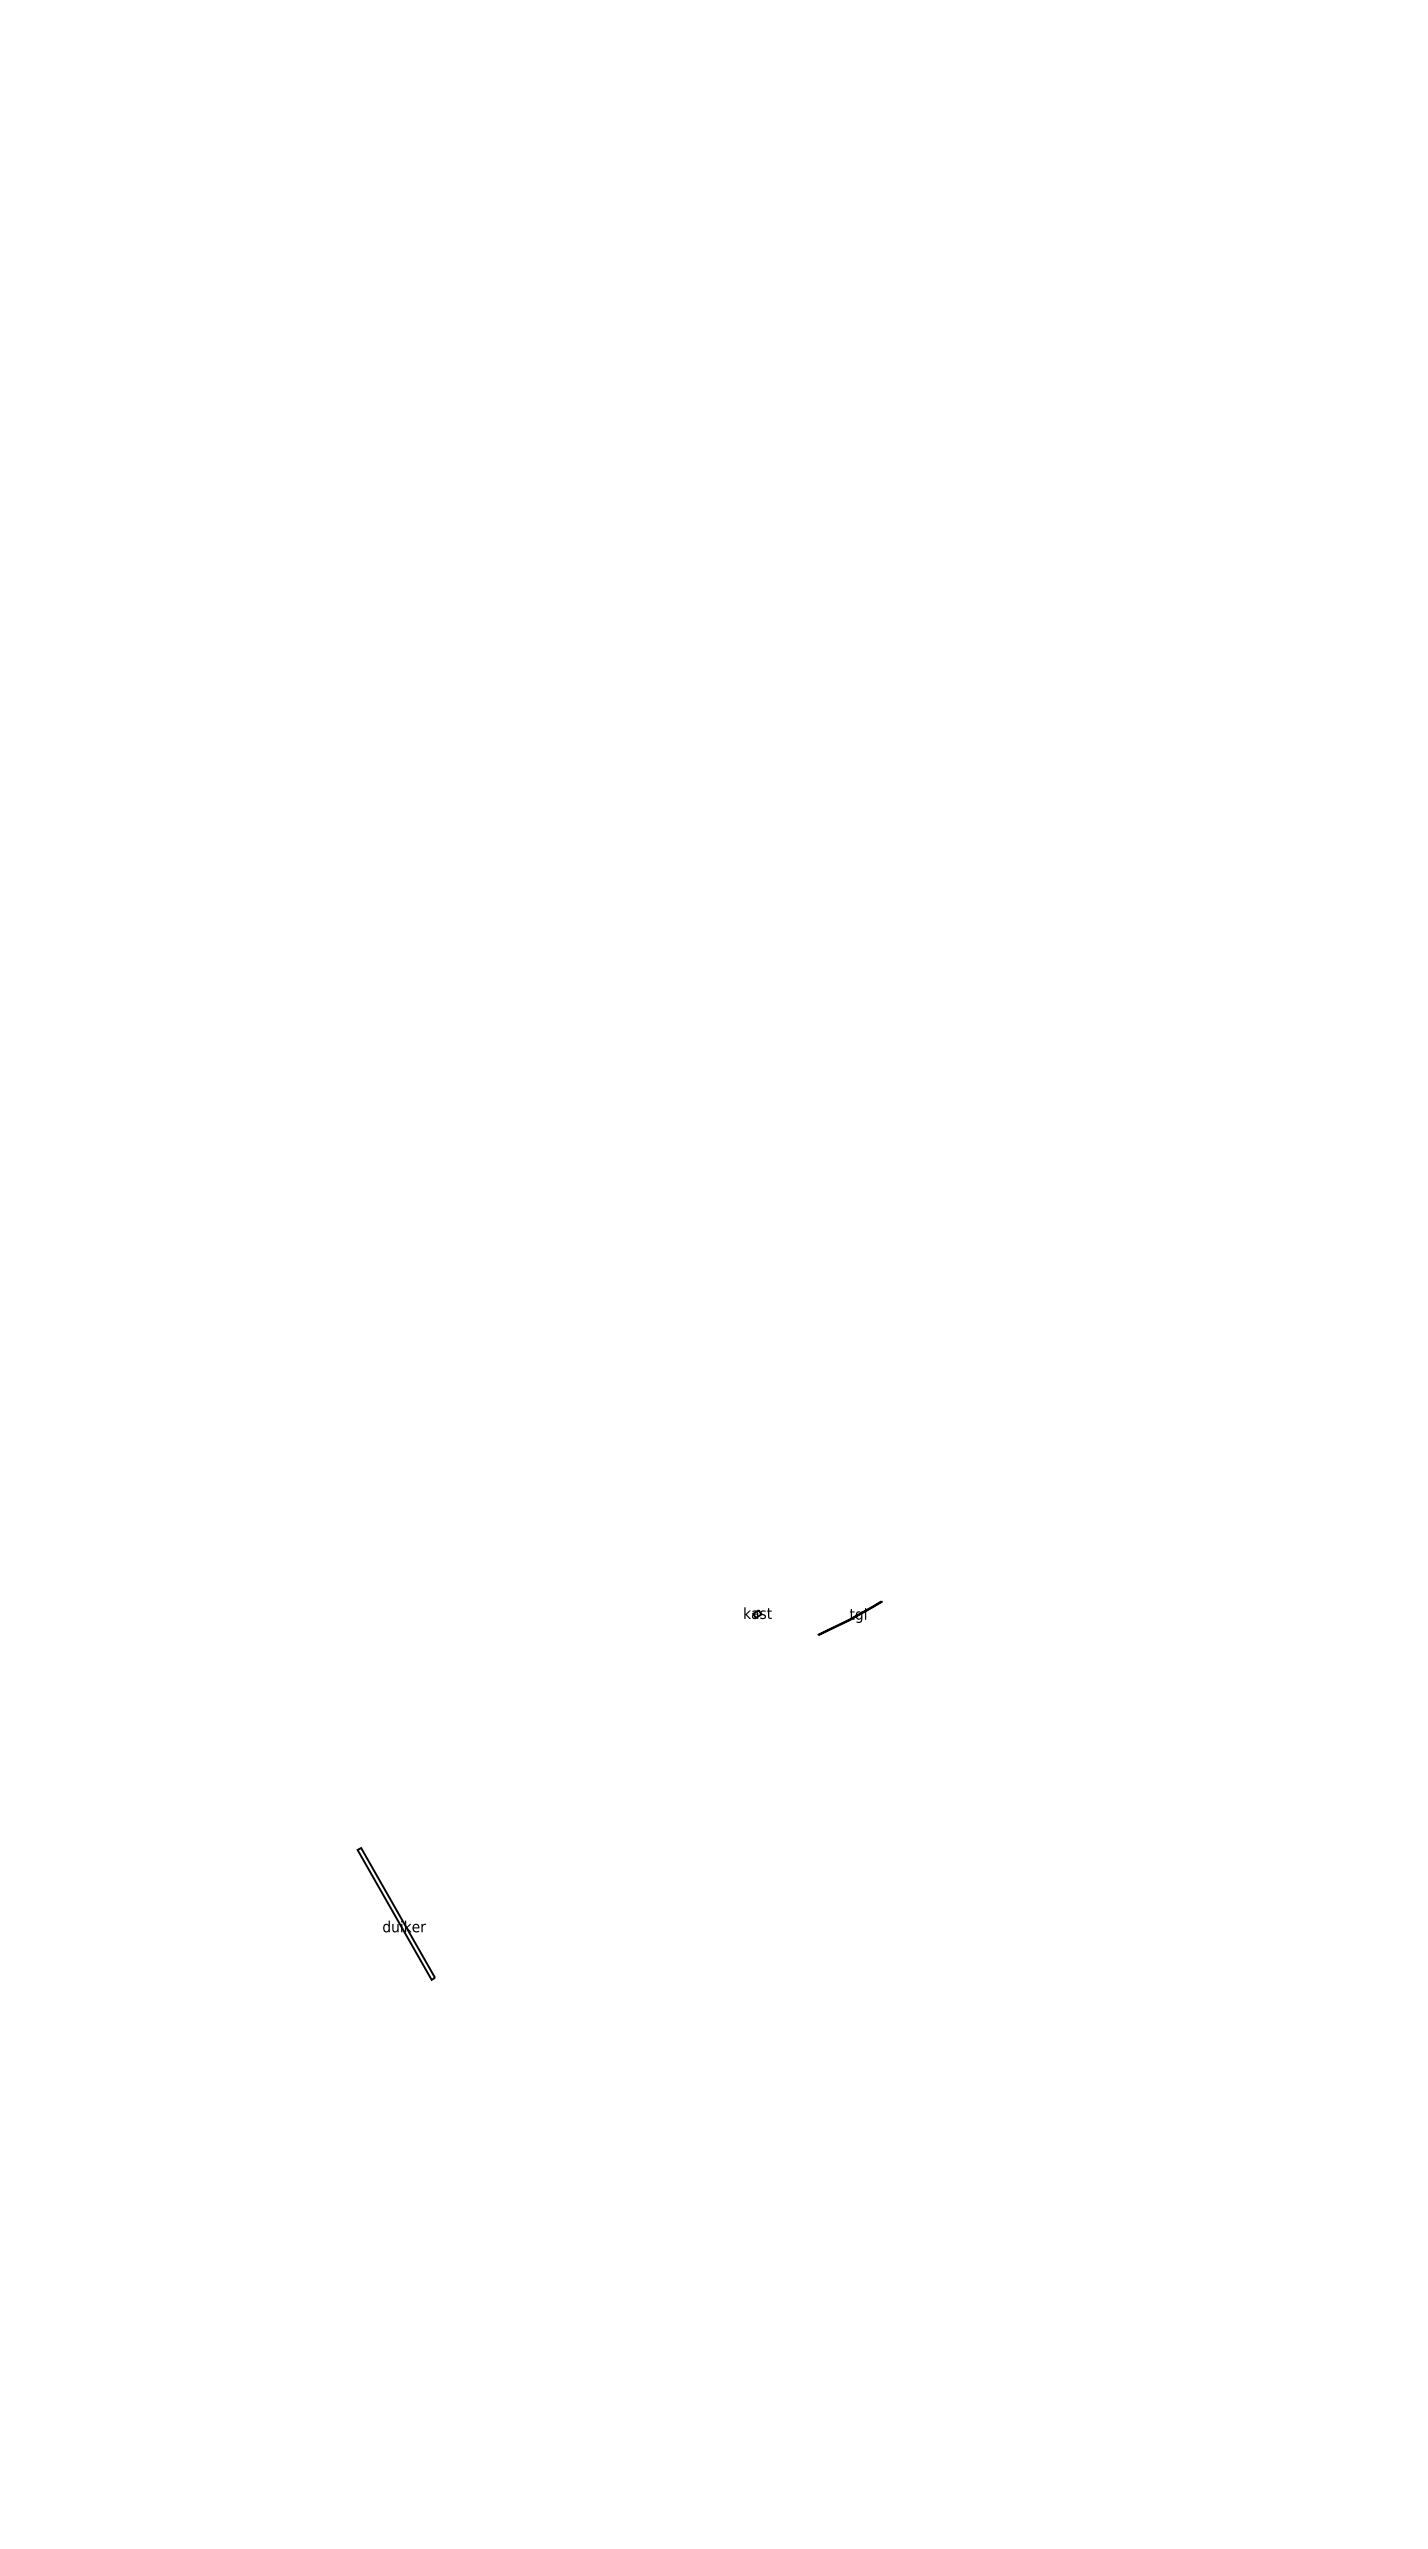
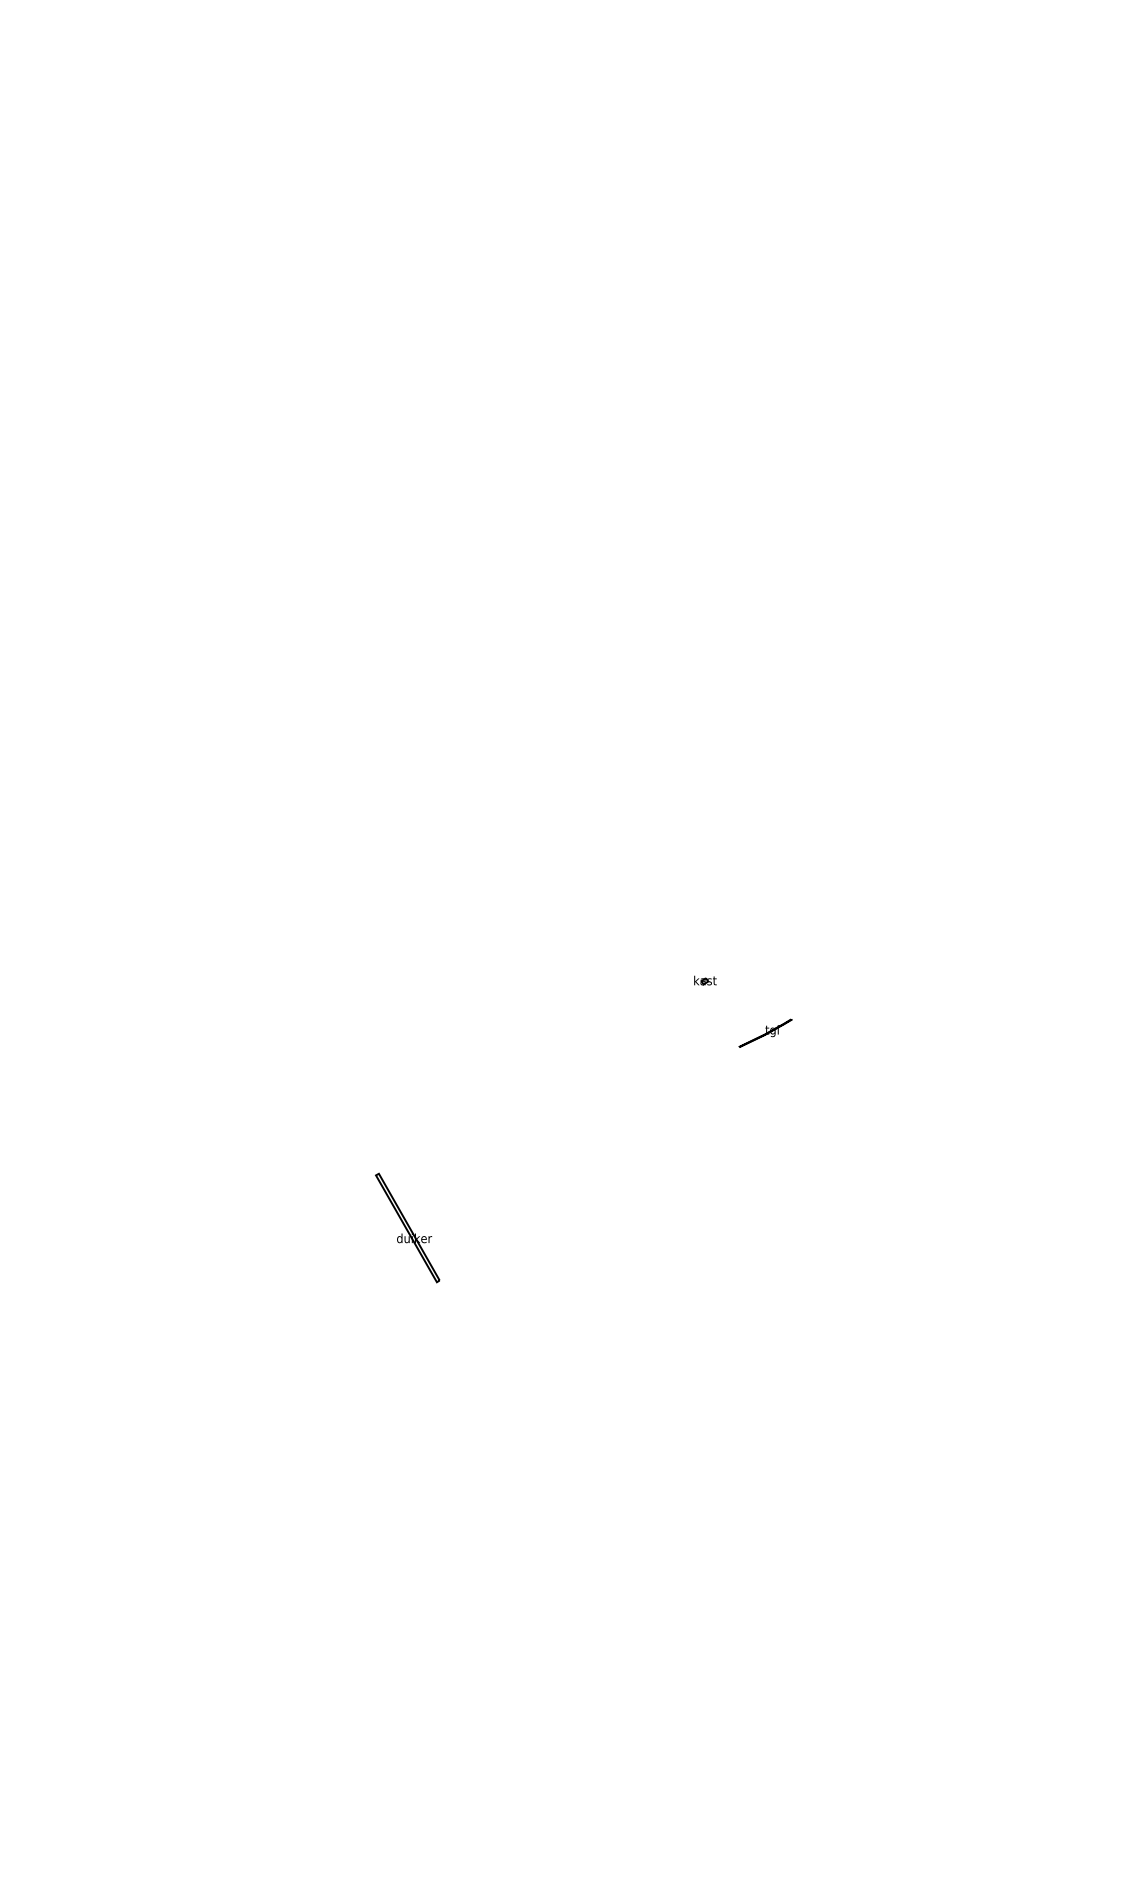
part: (849, 1617) -> (765, 1032), moved

